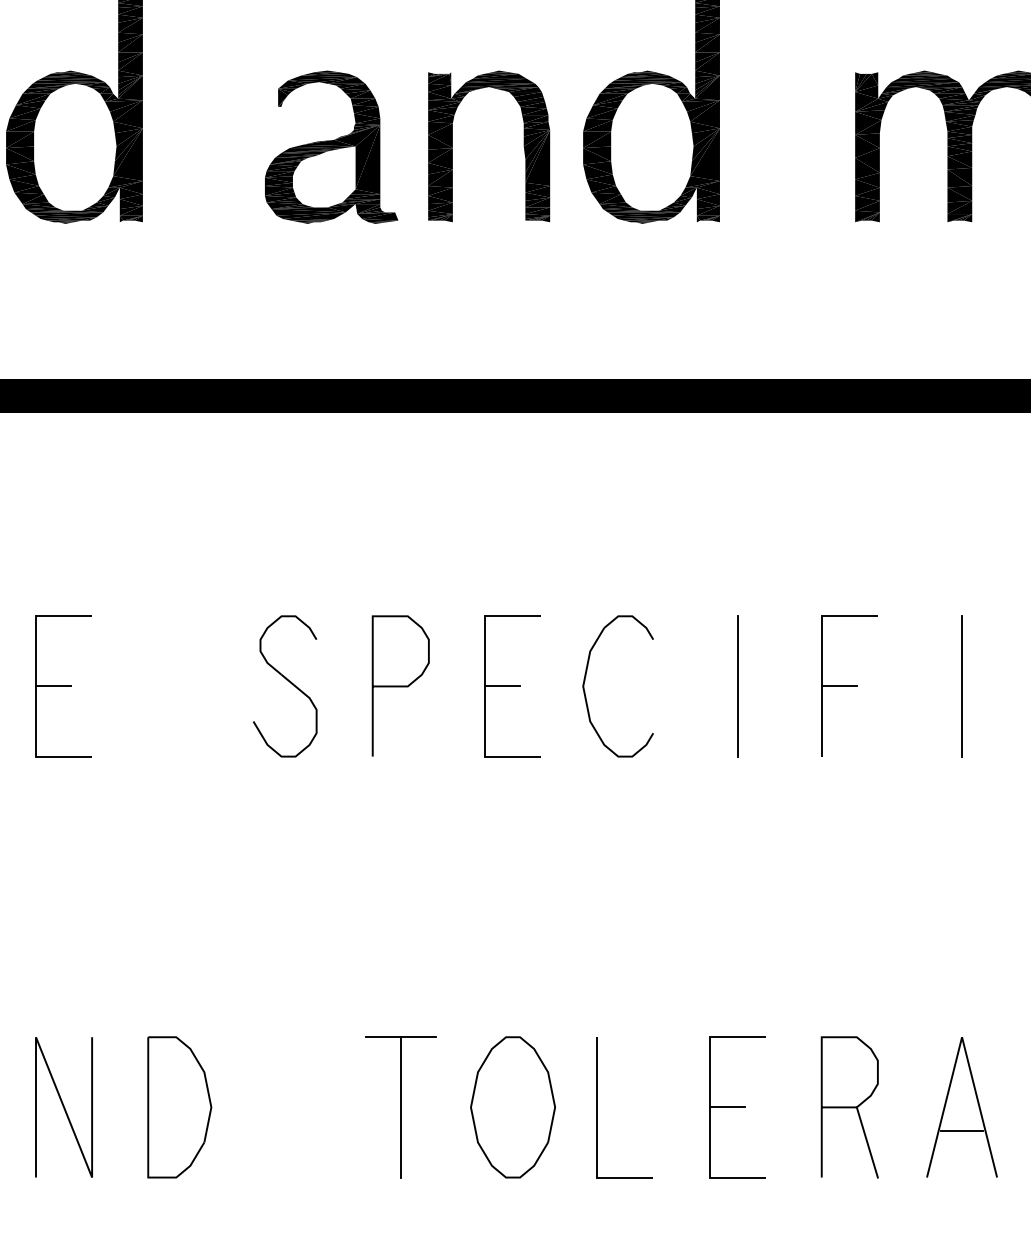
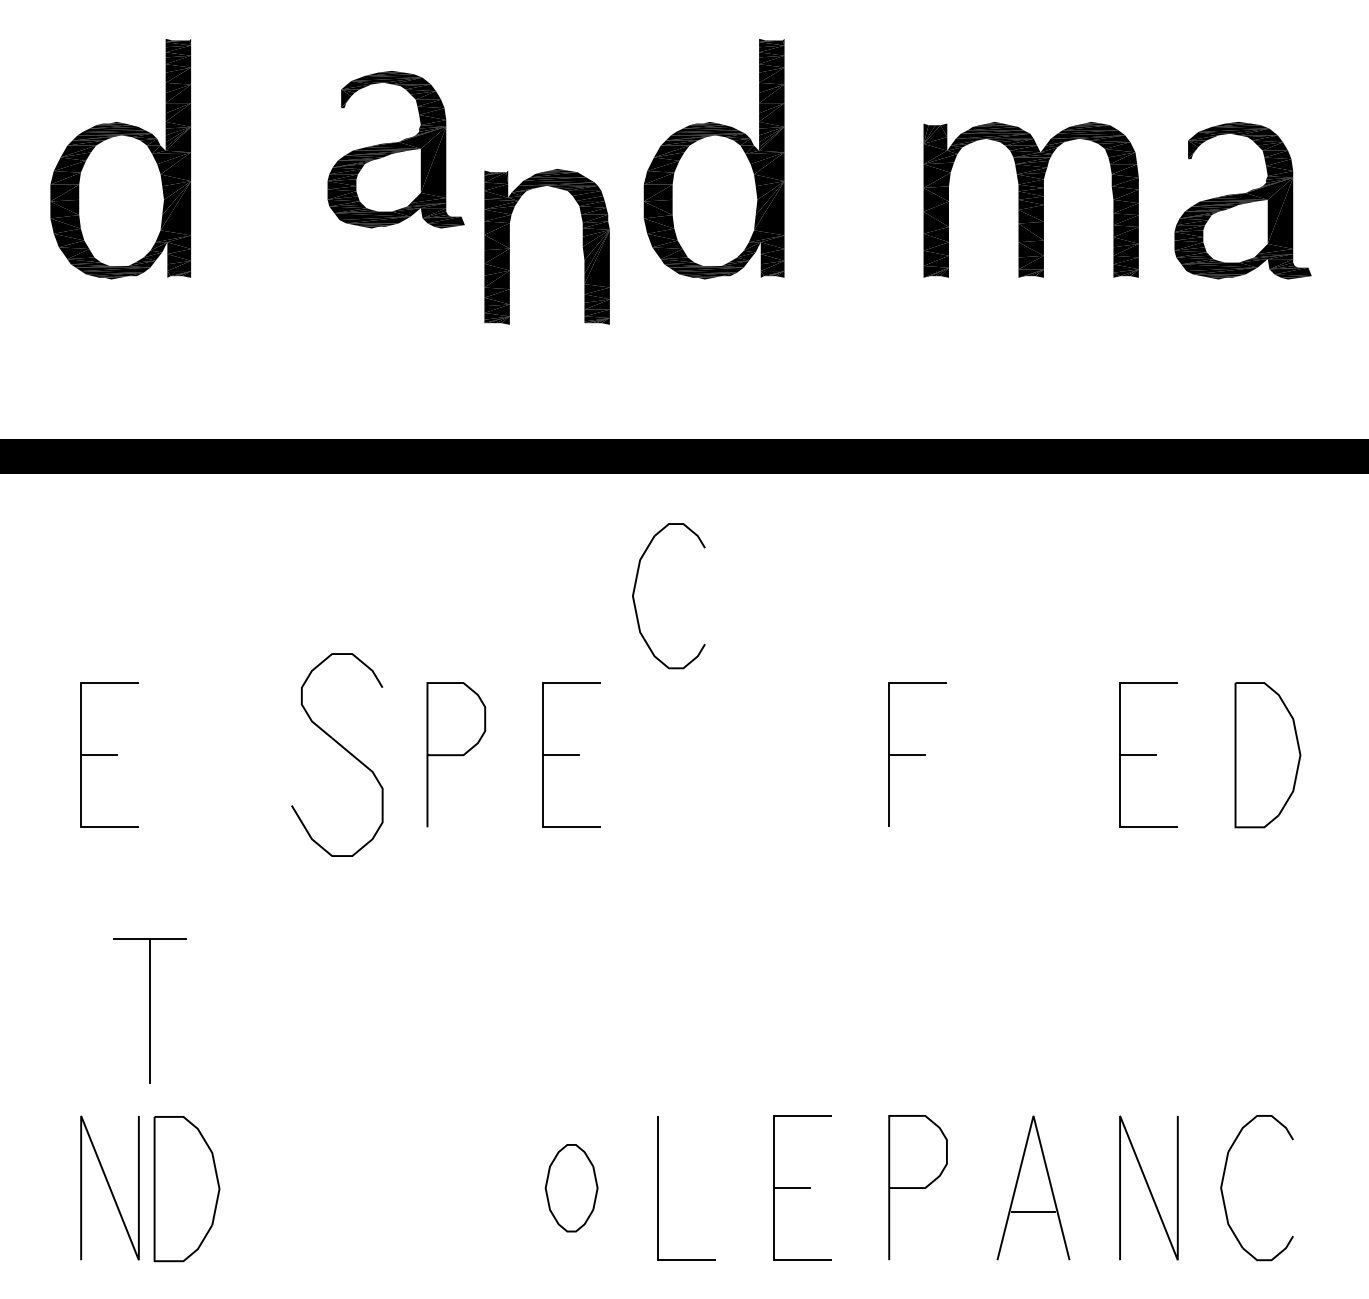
part: (523, 146) -> (582, 246), moved
part: (330, 147) -> (395, 149), moved
part: (285, 686) -> (337, 755), size x1.4
line: (737, 686) -> (802, 755), removed
line: (962, 686) -> (1033, 755), removed
part: (585, 692) -> (635, 602), moved
part: (400, 1106) -> (149, 1010), moved
part: (179, 1107) -> (186, 1189), moved
part: (512, 1107) -> (571, 1188), size x0.6
line: (866, 1142) -> (935, 1224), removed

